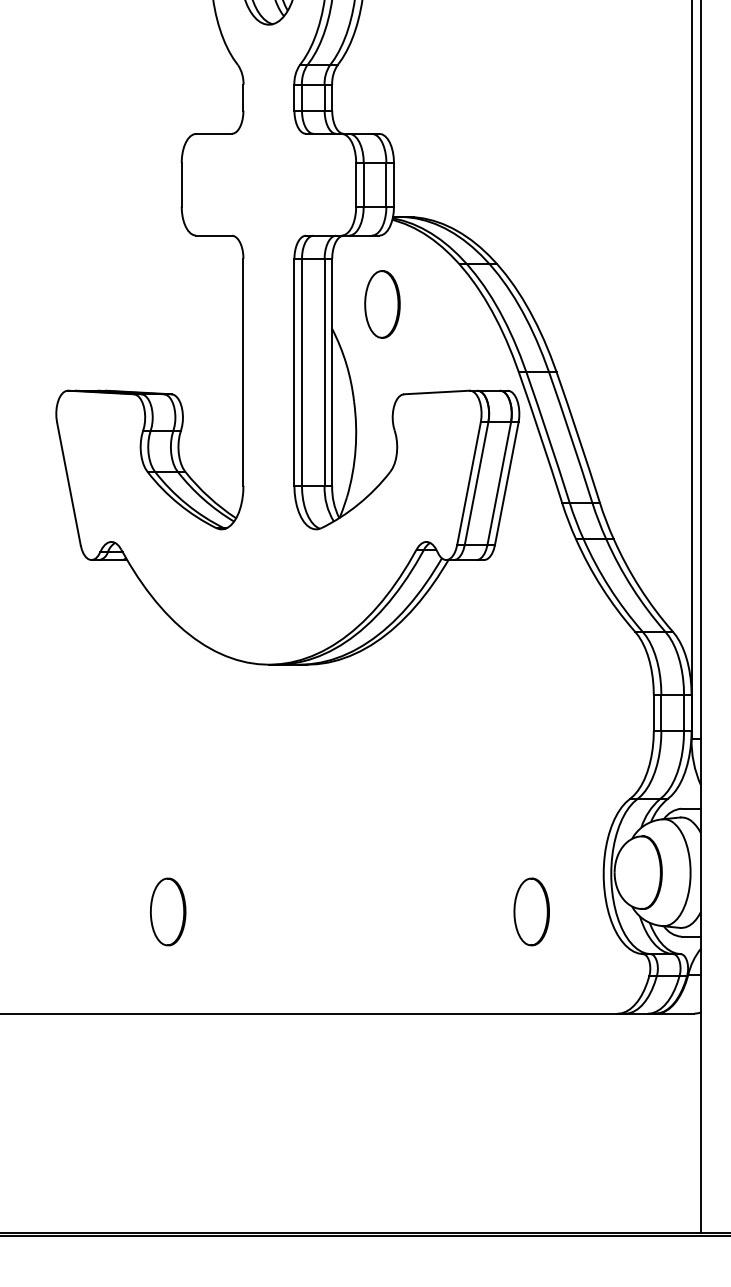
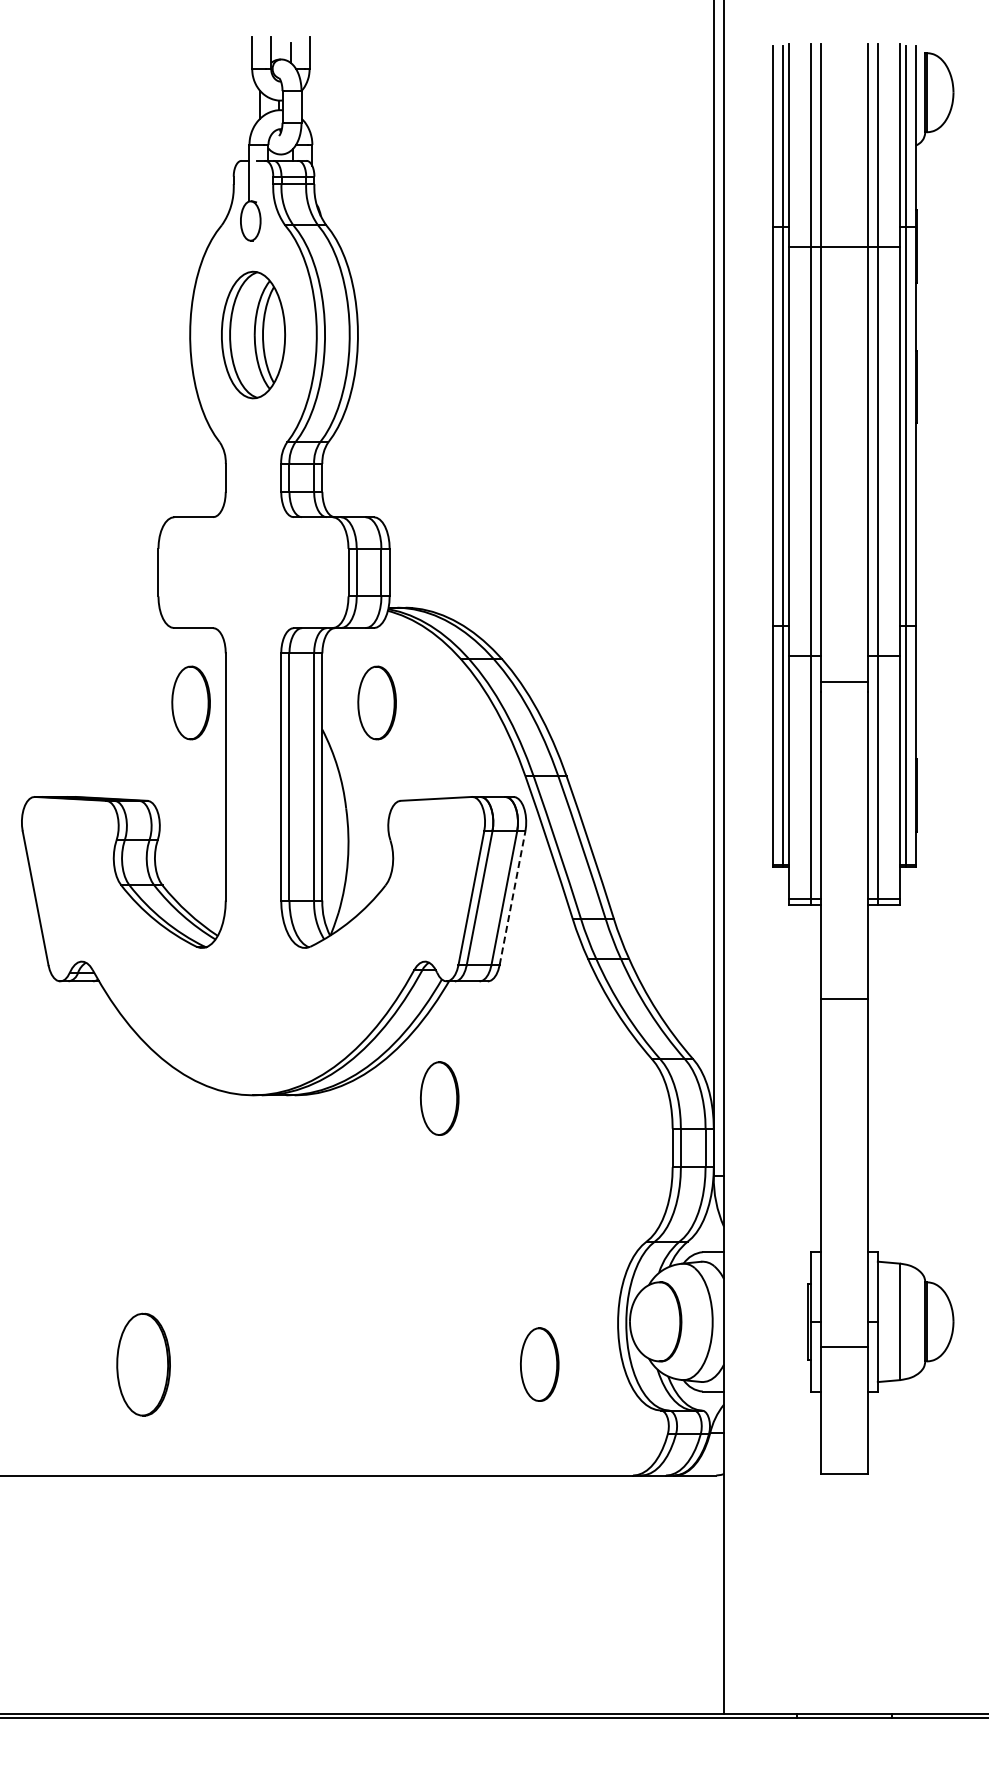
part: (211, 303) -> (190, 702), added
line: (506, 483) -> (512, 897), solid -> dashed
part: (439, 667) -> (439, 1098), added
part: (167, 911) -> (143, 1364), size x1.4

